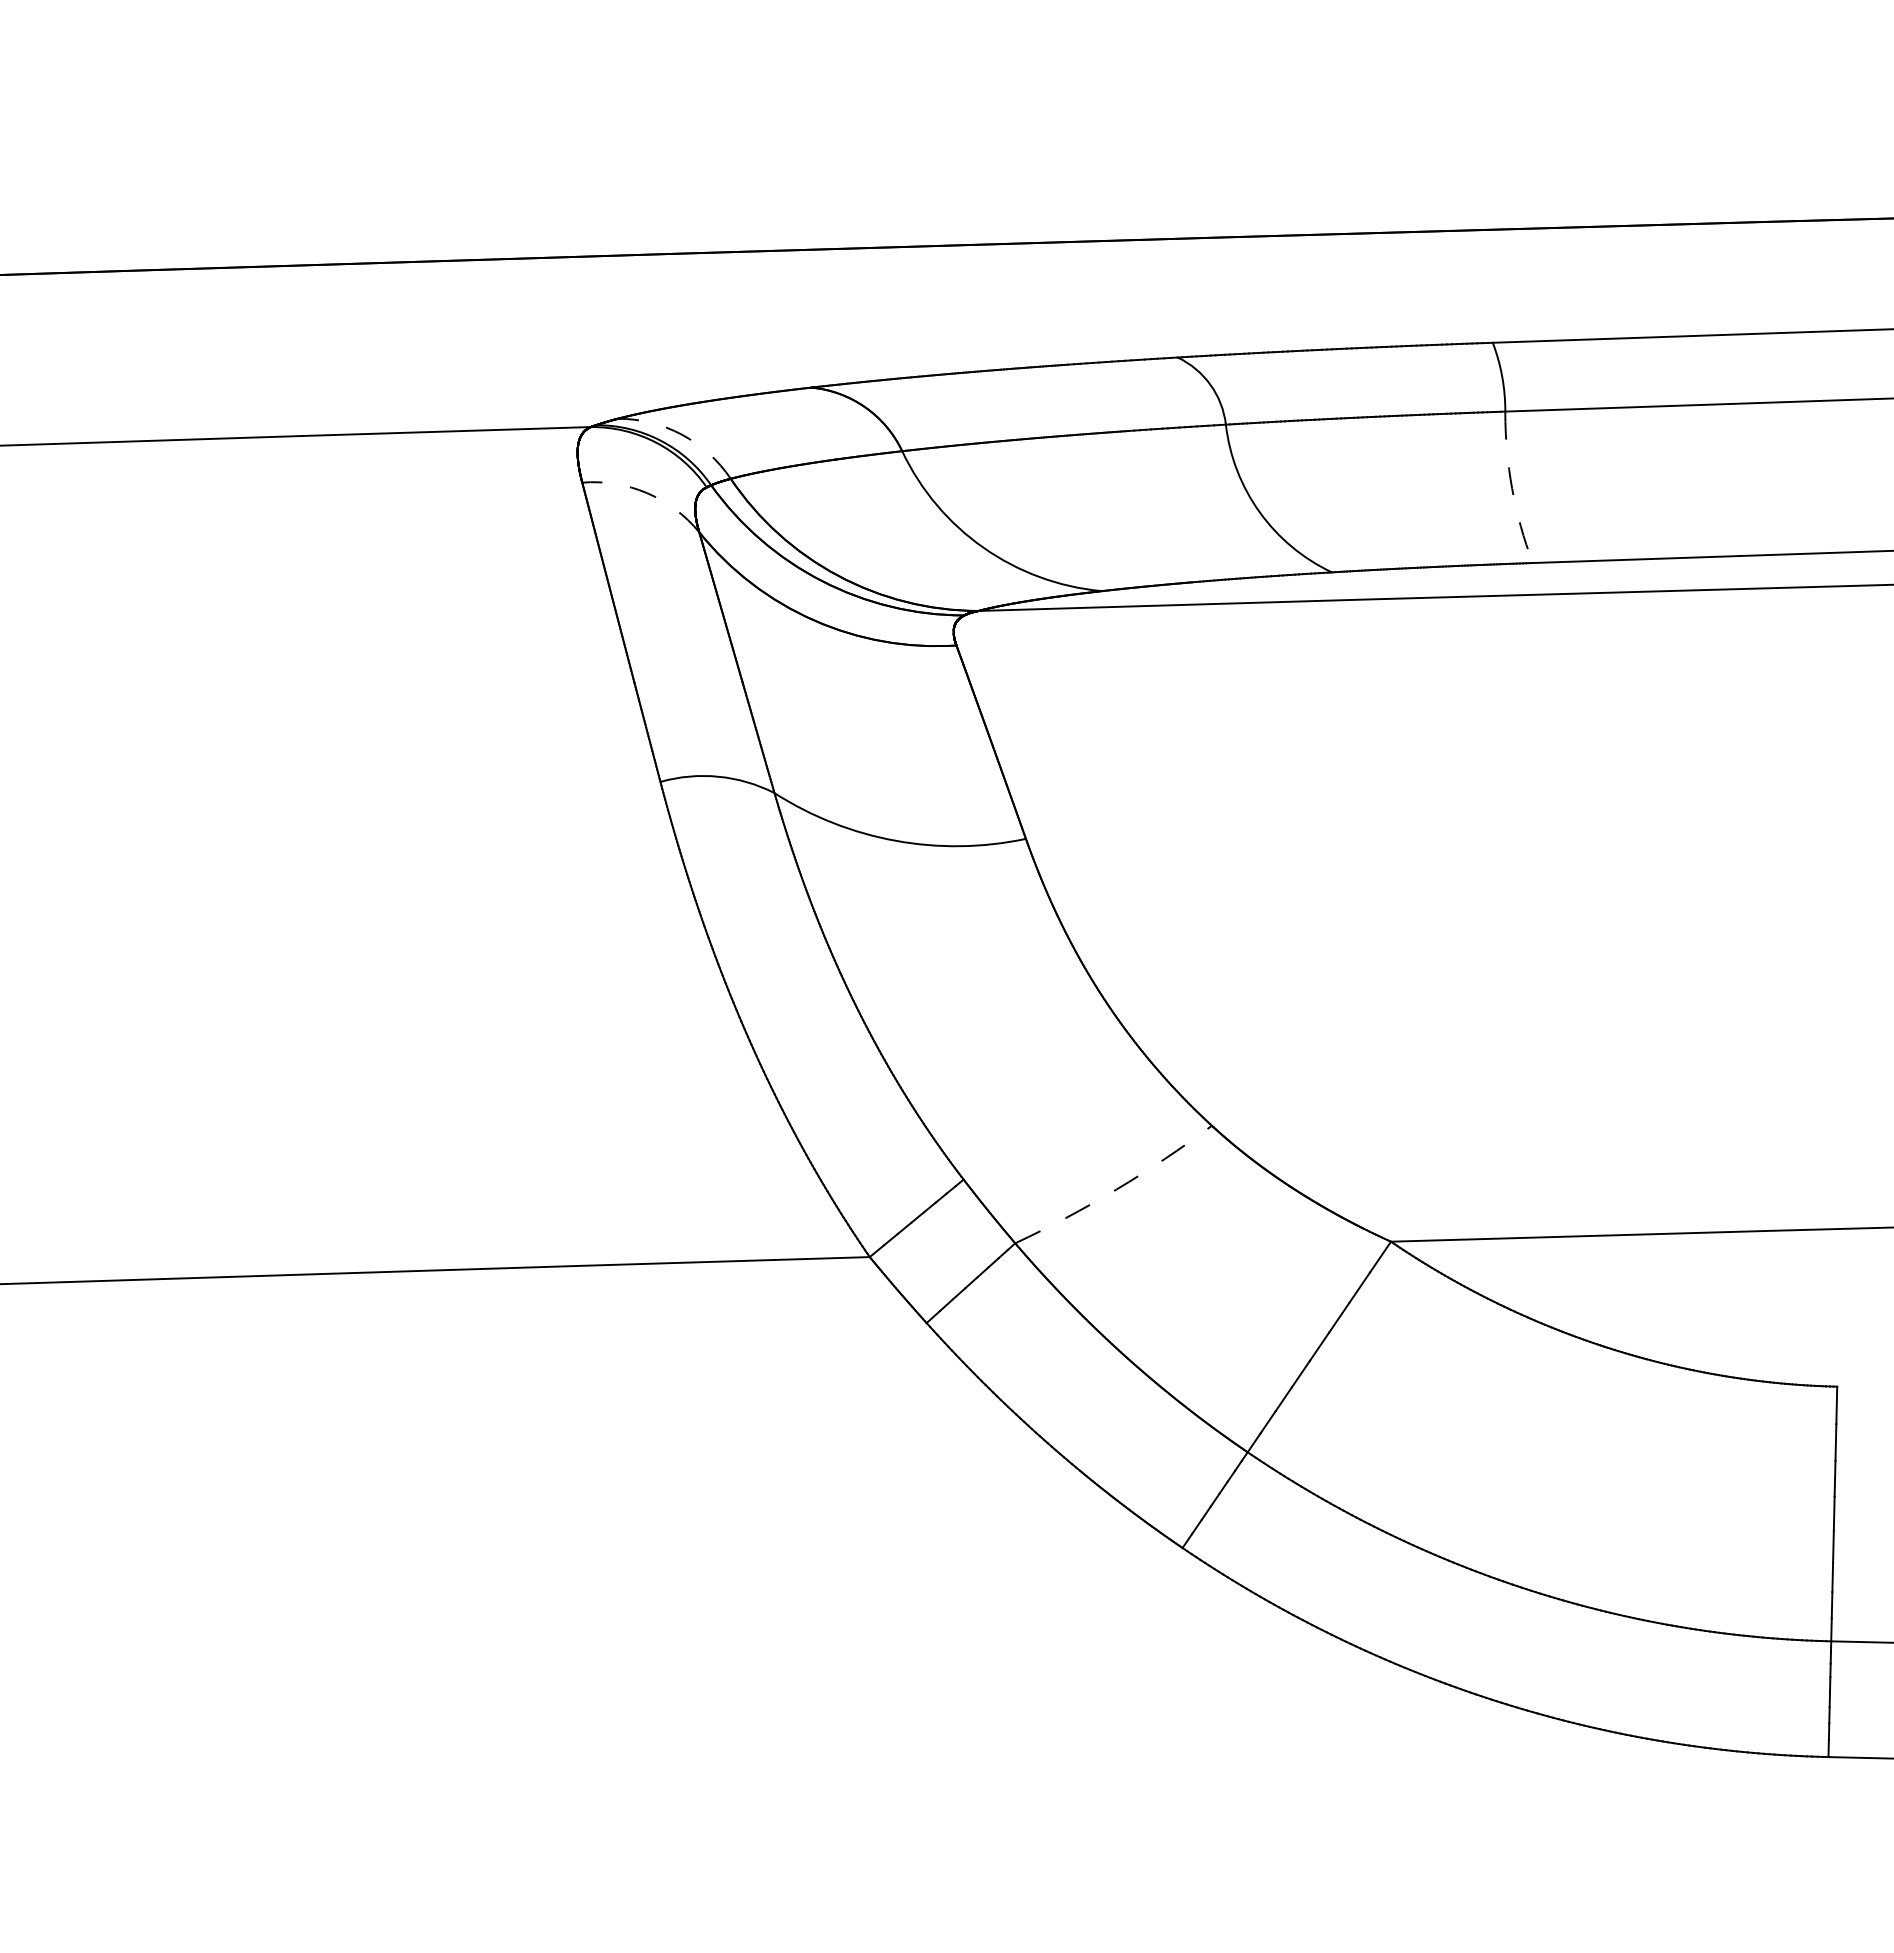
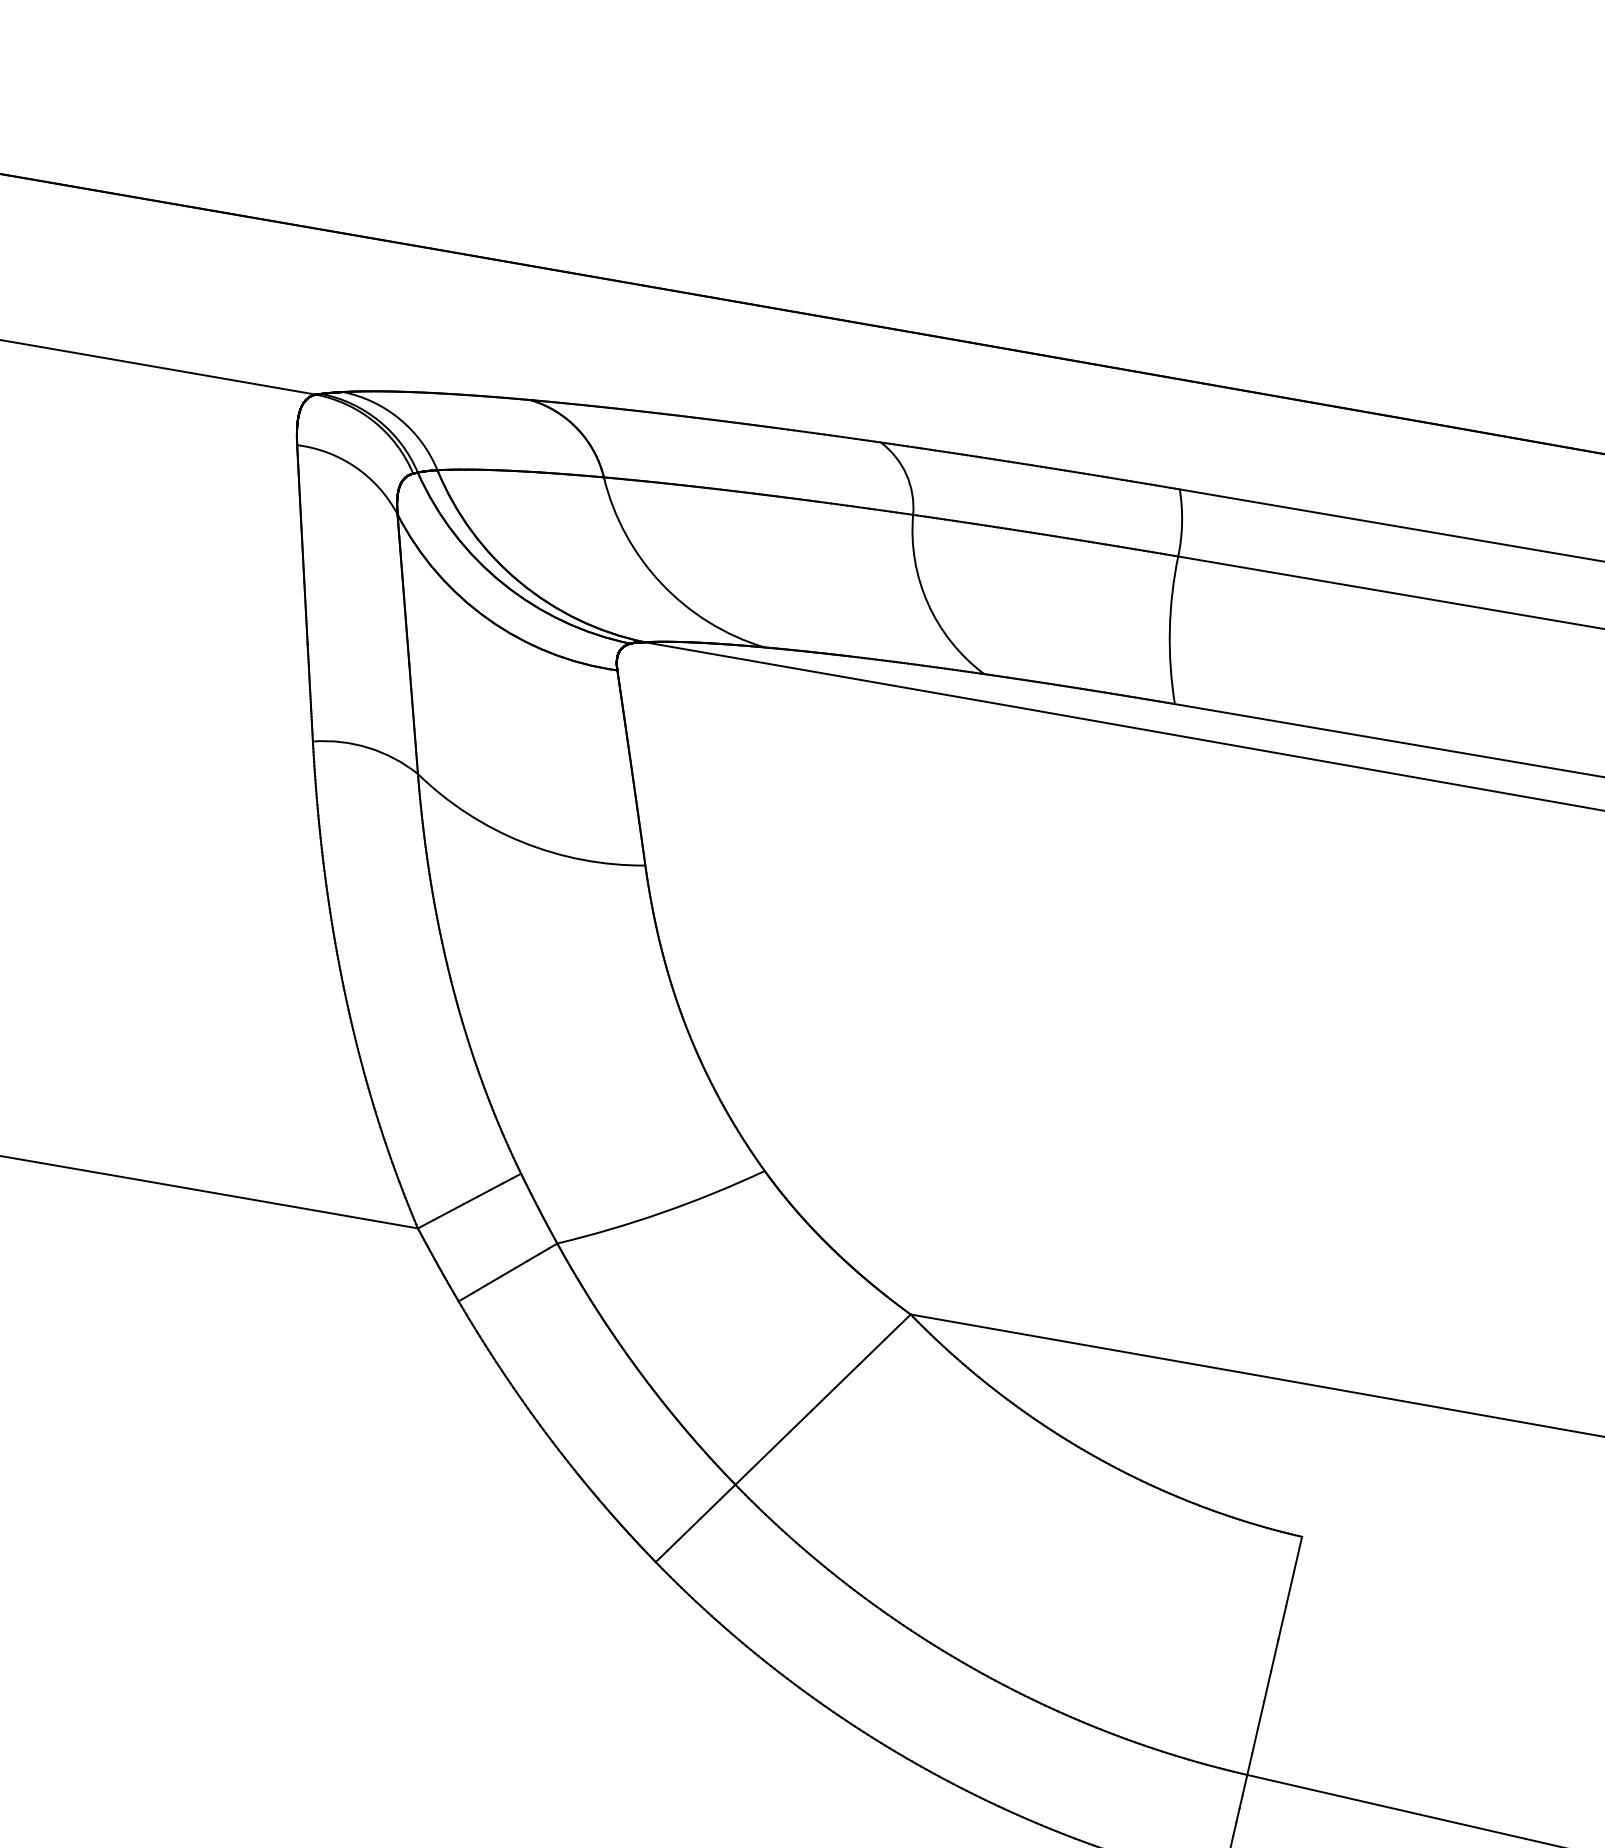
arc: (681, 434) -> (399, 419), dashed -> solid
arc: (1512, 488) -> (1170, 630), dashed -> solid
arc: (646, 493) -> (355, 467), dashed -> solid
arc: (1116, 1189) -> (662, 1212), dashed -> solid

